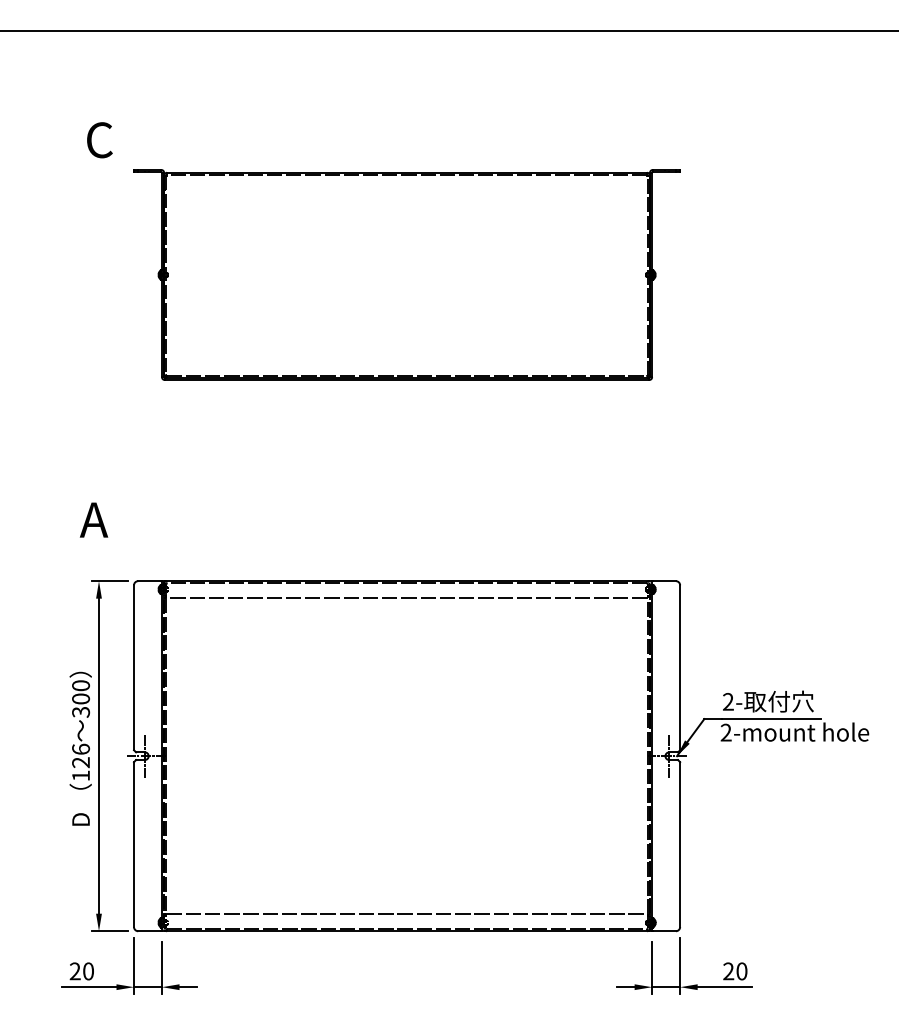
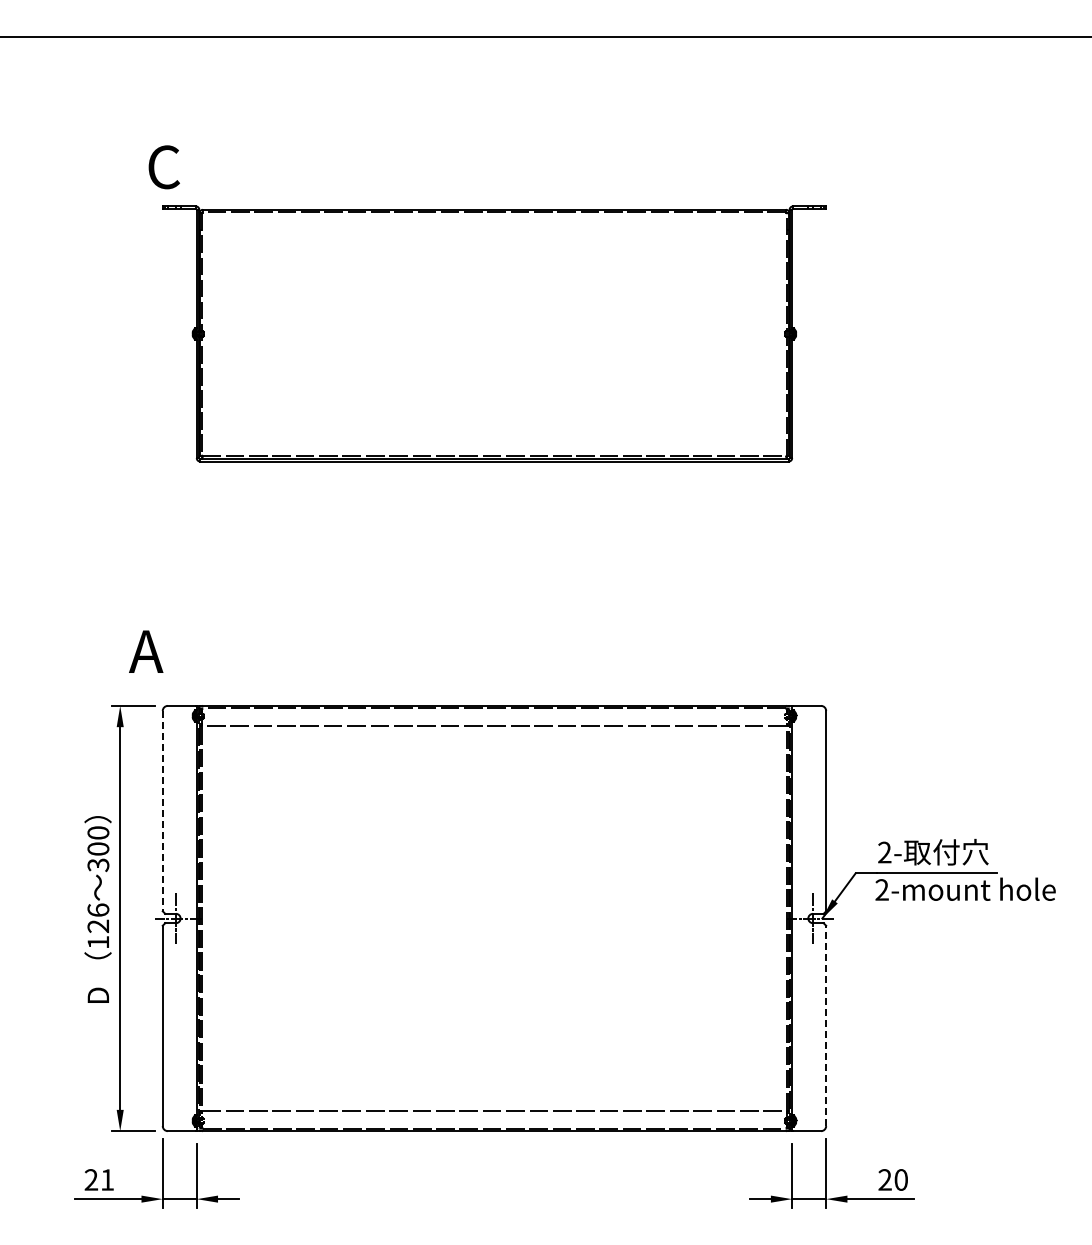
text: (99, 140) -> (163, 167), moved
text: (94, 519) -> (146, 651), moved
line: (133, 668) -> (162, 811), solid -> dashed
line: (680, 844) -> (826, 1025), solid -> dashed
text: (88, 971) -> (107, 1179), 20 -> 21

